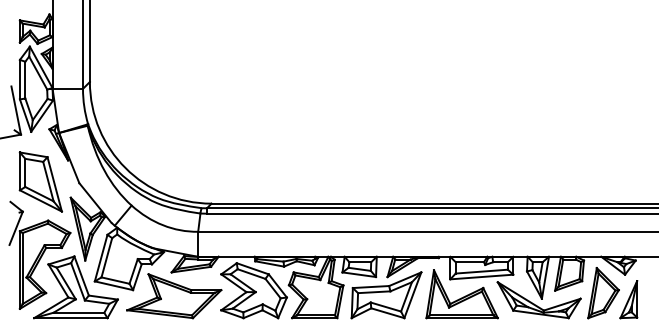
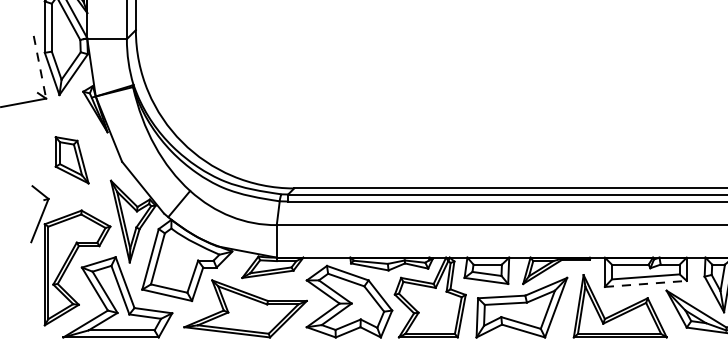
line: (16, 110) -> (40, 67), solid -> dashed
part: (40, 181) -> (71, 159), size x0.6
line: (481, 277) -> (645, 284), solid -> dashed

